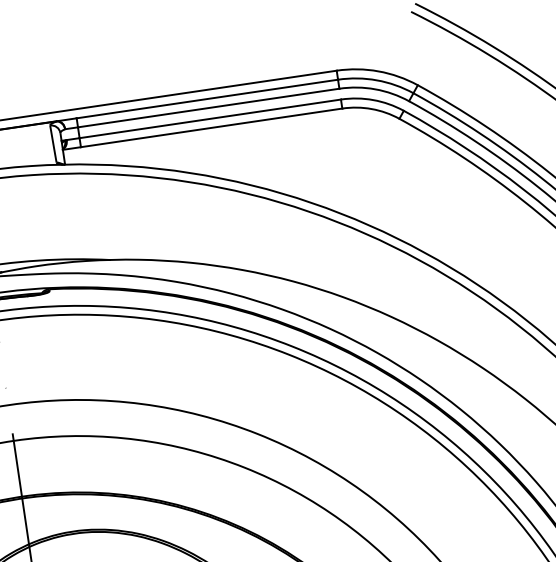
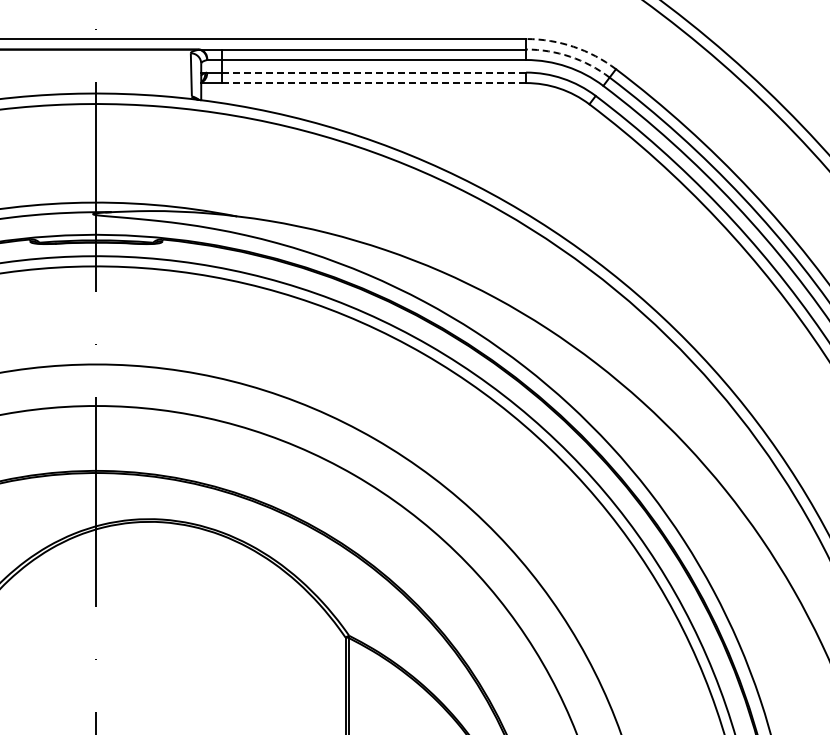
arc: (378, 71) -> (573, 46), solid -> dashed
arc: (377, 80) -> (570, 56), solid -> dashed
line: (210, 118) -> (374, 72), solid -> dashed
line: (211, 128) -> (374, 83), solid -> dashed

